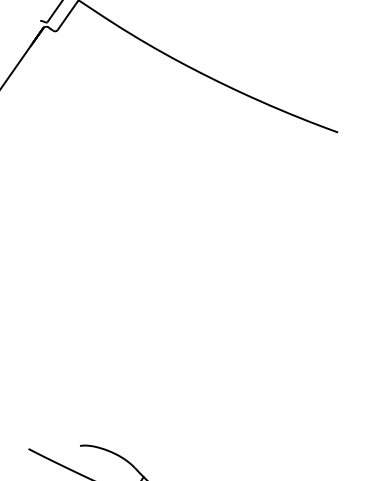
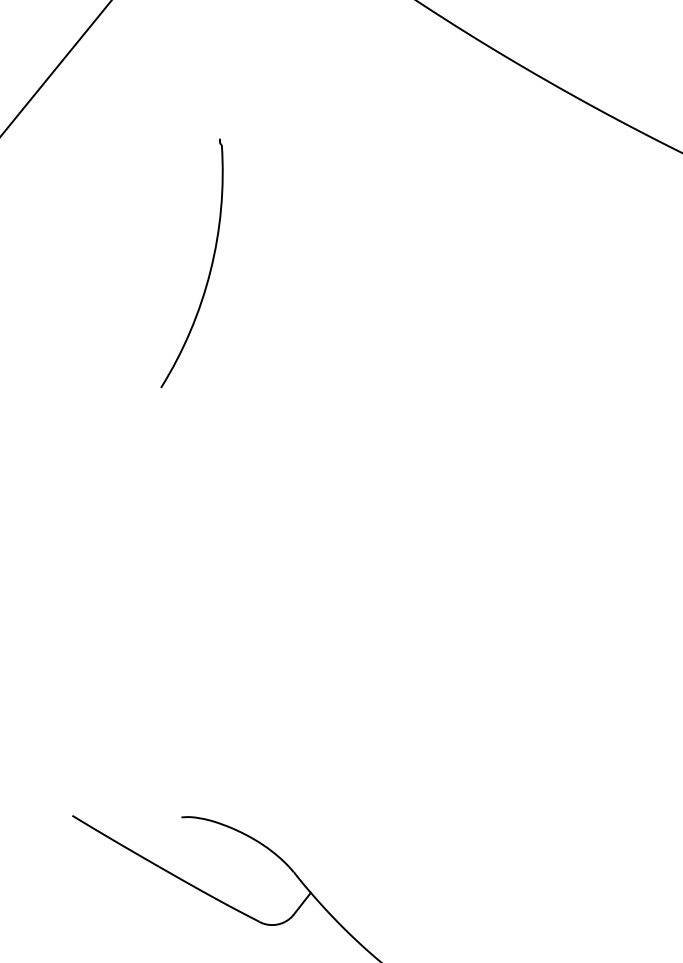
part: (73, 187) -> (207, 271), added

